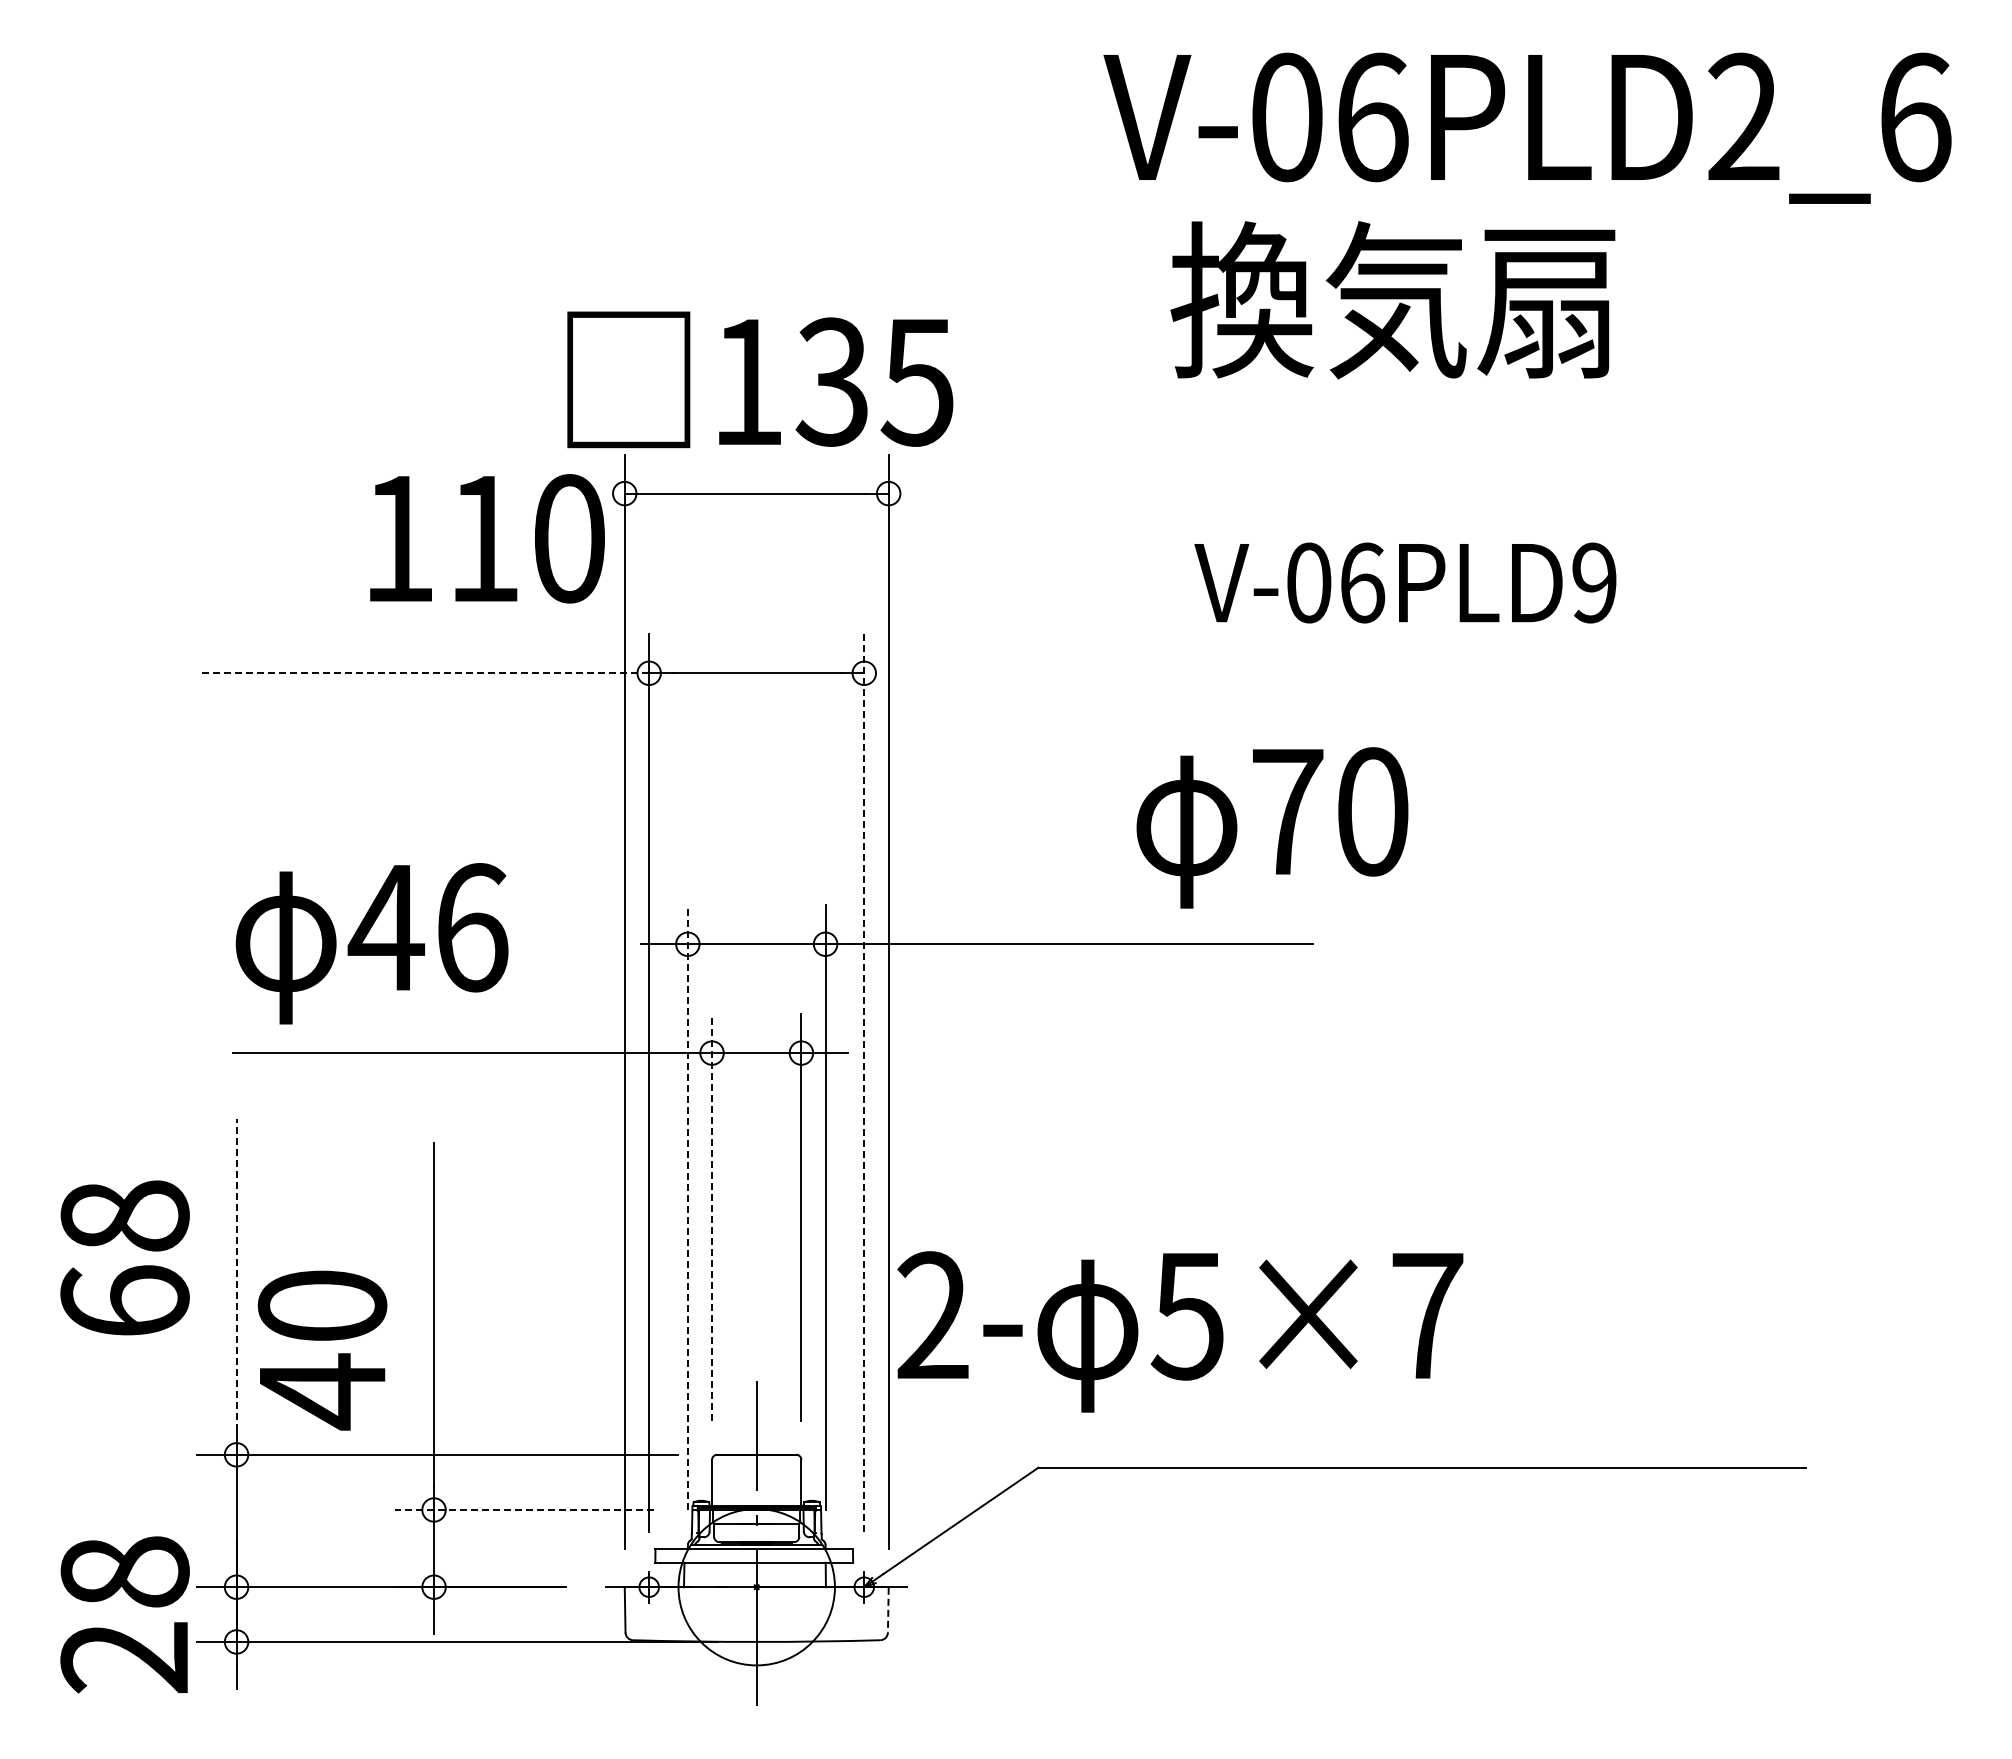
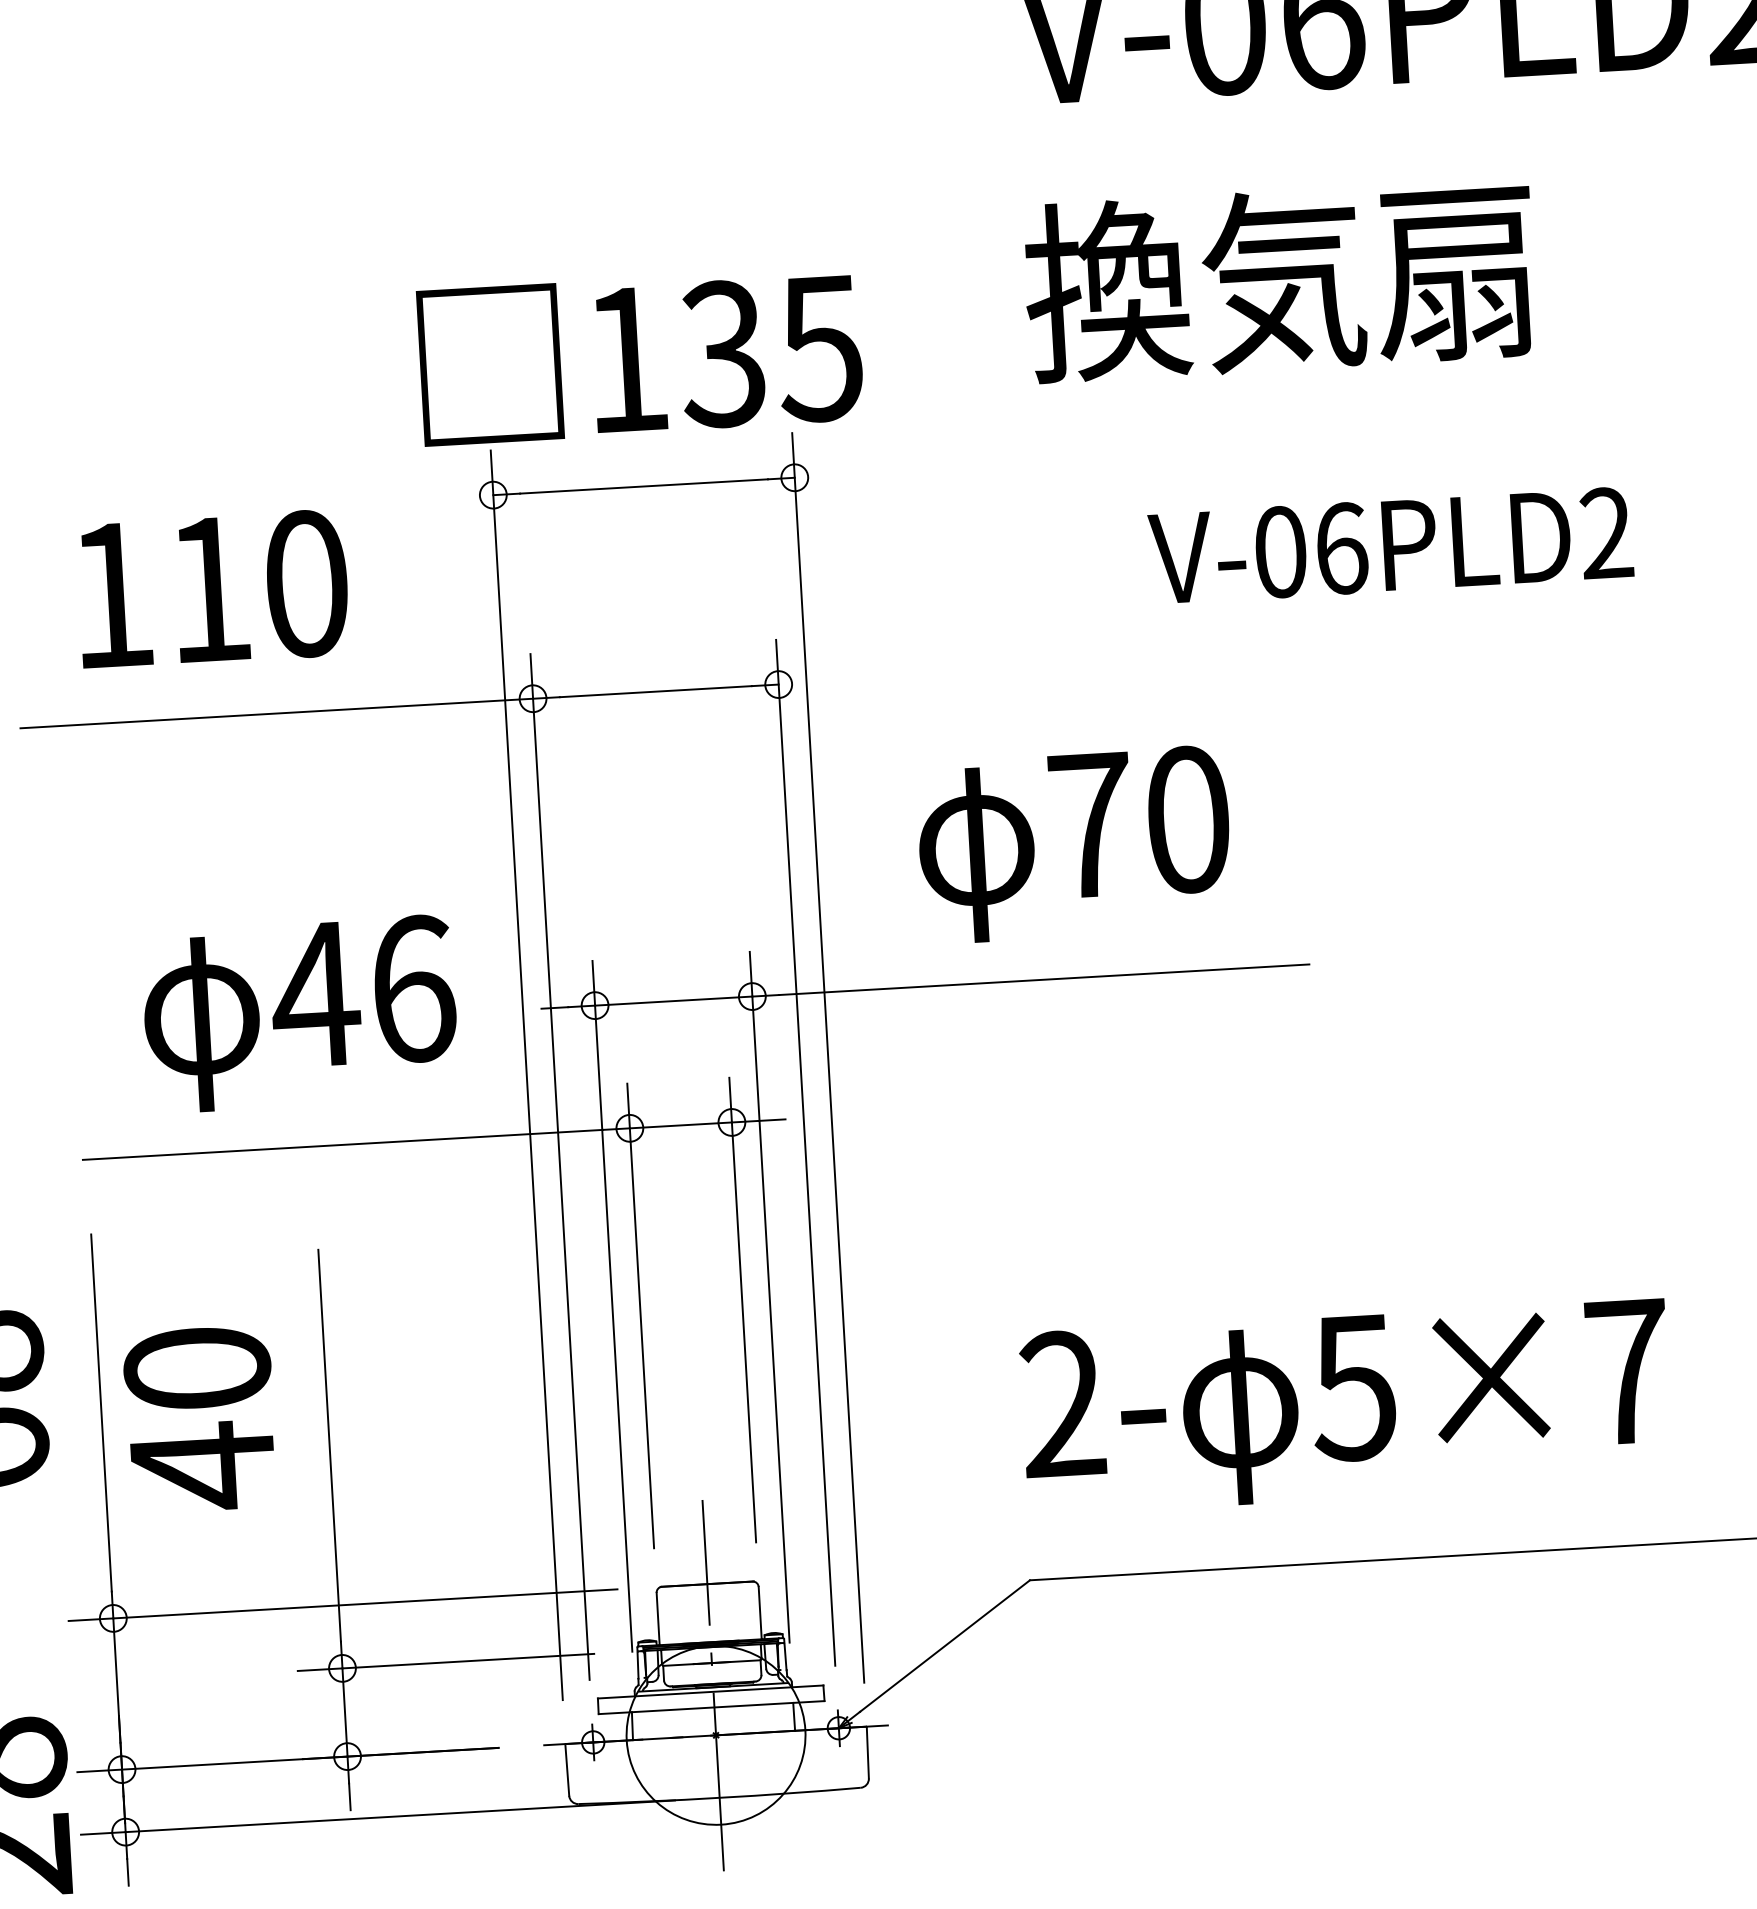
text: (1392, 300) -> (1279, 281), moved
text: (487, 538) -> (213, 589), moved
text: (1594, 583) -> (1606, 533), V-06PLD9 -> V-06PLD2
line: (424, 673) -> (276, 713), dashed -> solid
text: (1272, 827) -> (1074, 844), moved
text: (371, 943) -> (299, 1013), moved
line: (864, 1082) -> (805, 1151), dashed -> solid
line: (687, 1207) -> (611, 1306), dashed -> solid
line: (712, 1216) -> (641, 1314), dashed -> solid
line: (236, 1274) -> (101, 1412), dashed -> solid
text: (1180, 1331) -> (1346, 1406), moved
text: (322, 1350) -> (200, 1419), moved
line: (524, 1509) -> (445, 1661), dashed -> solid
line: (888, 1610) -> (868, 1753), dashed -> solid

